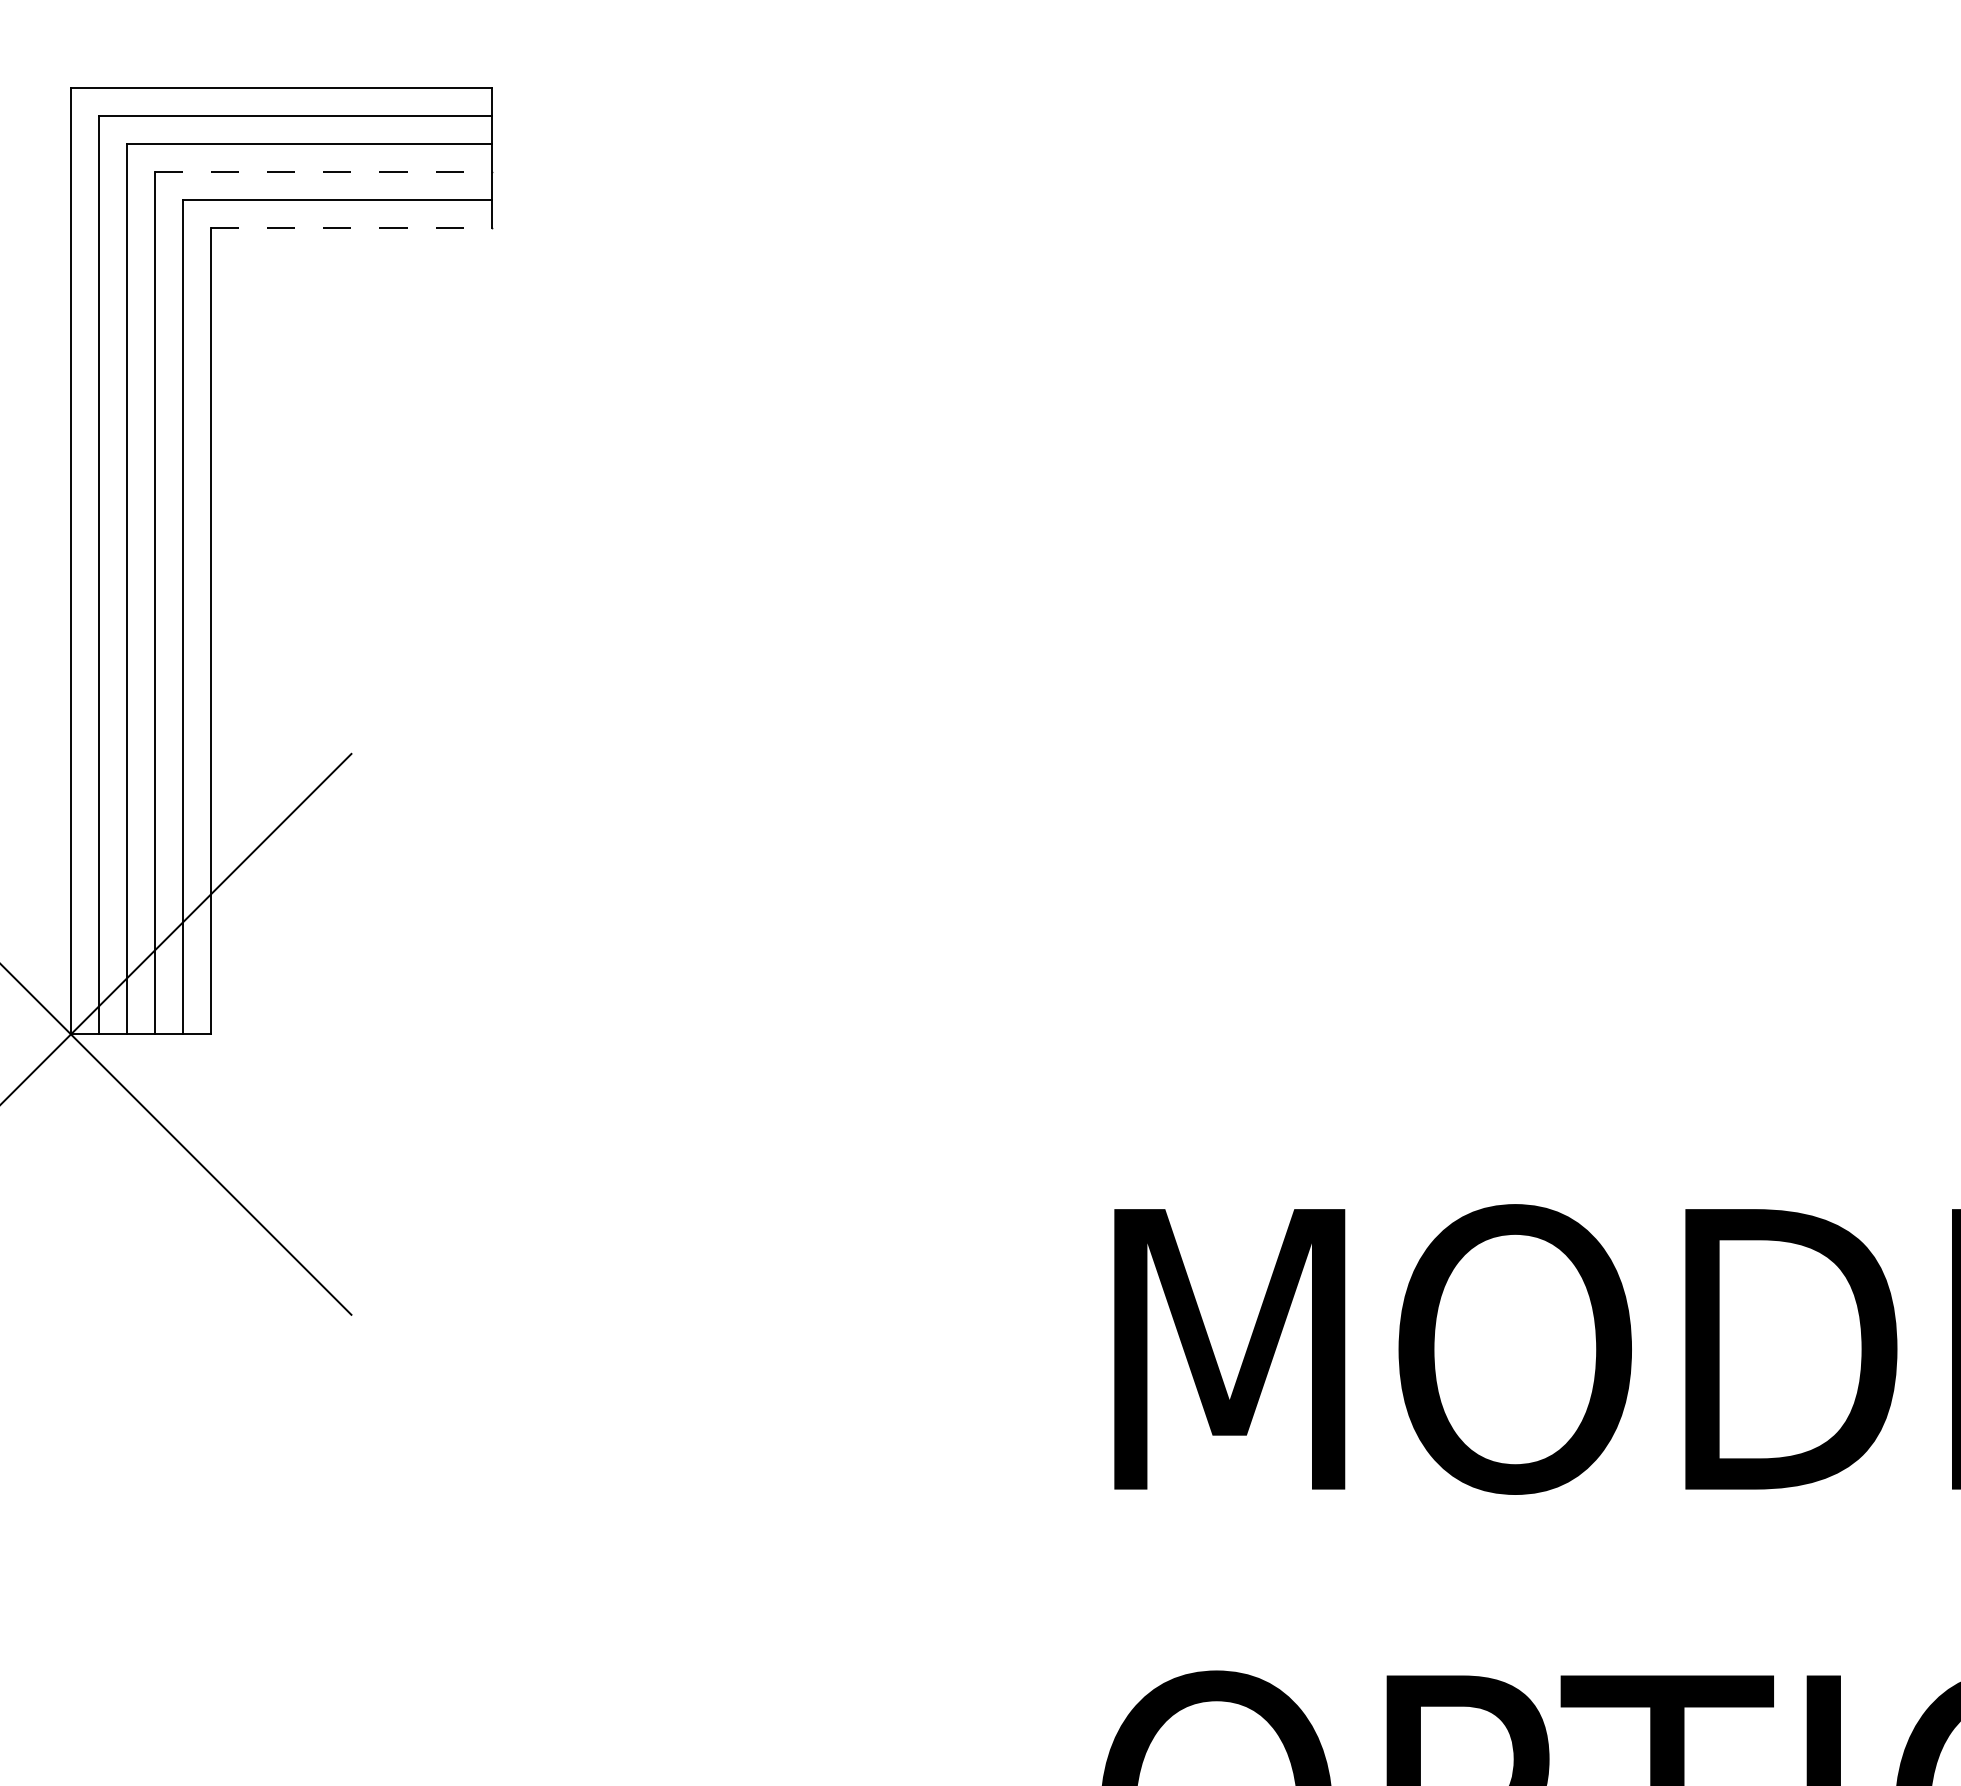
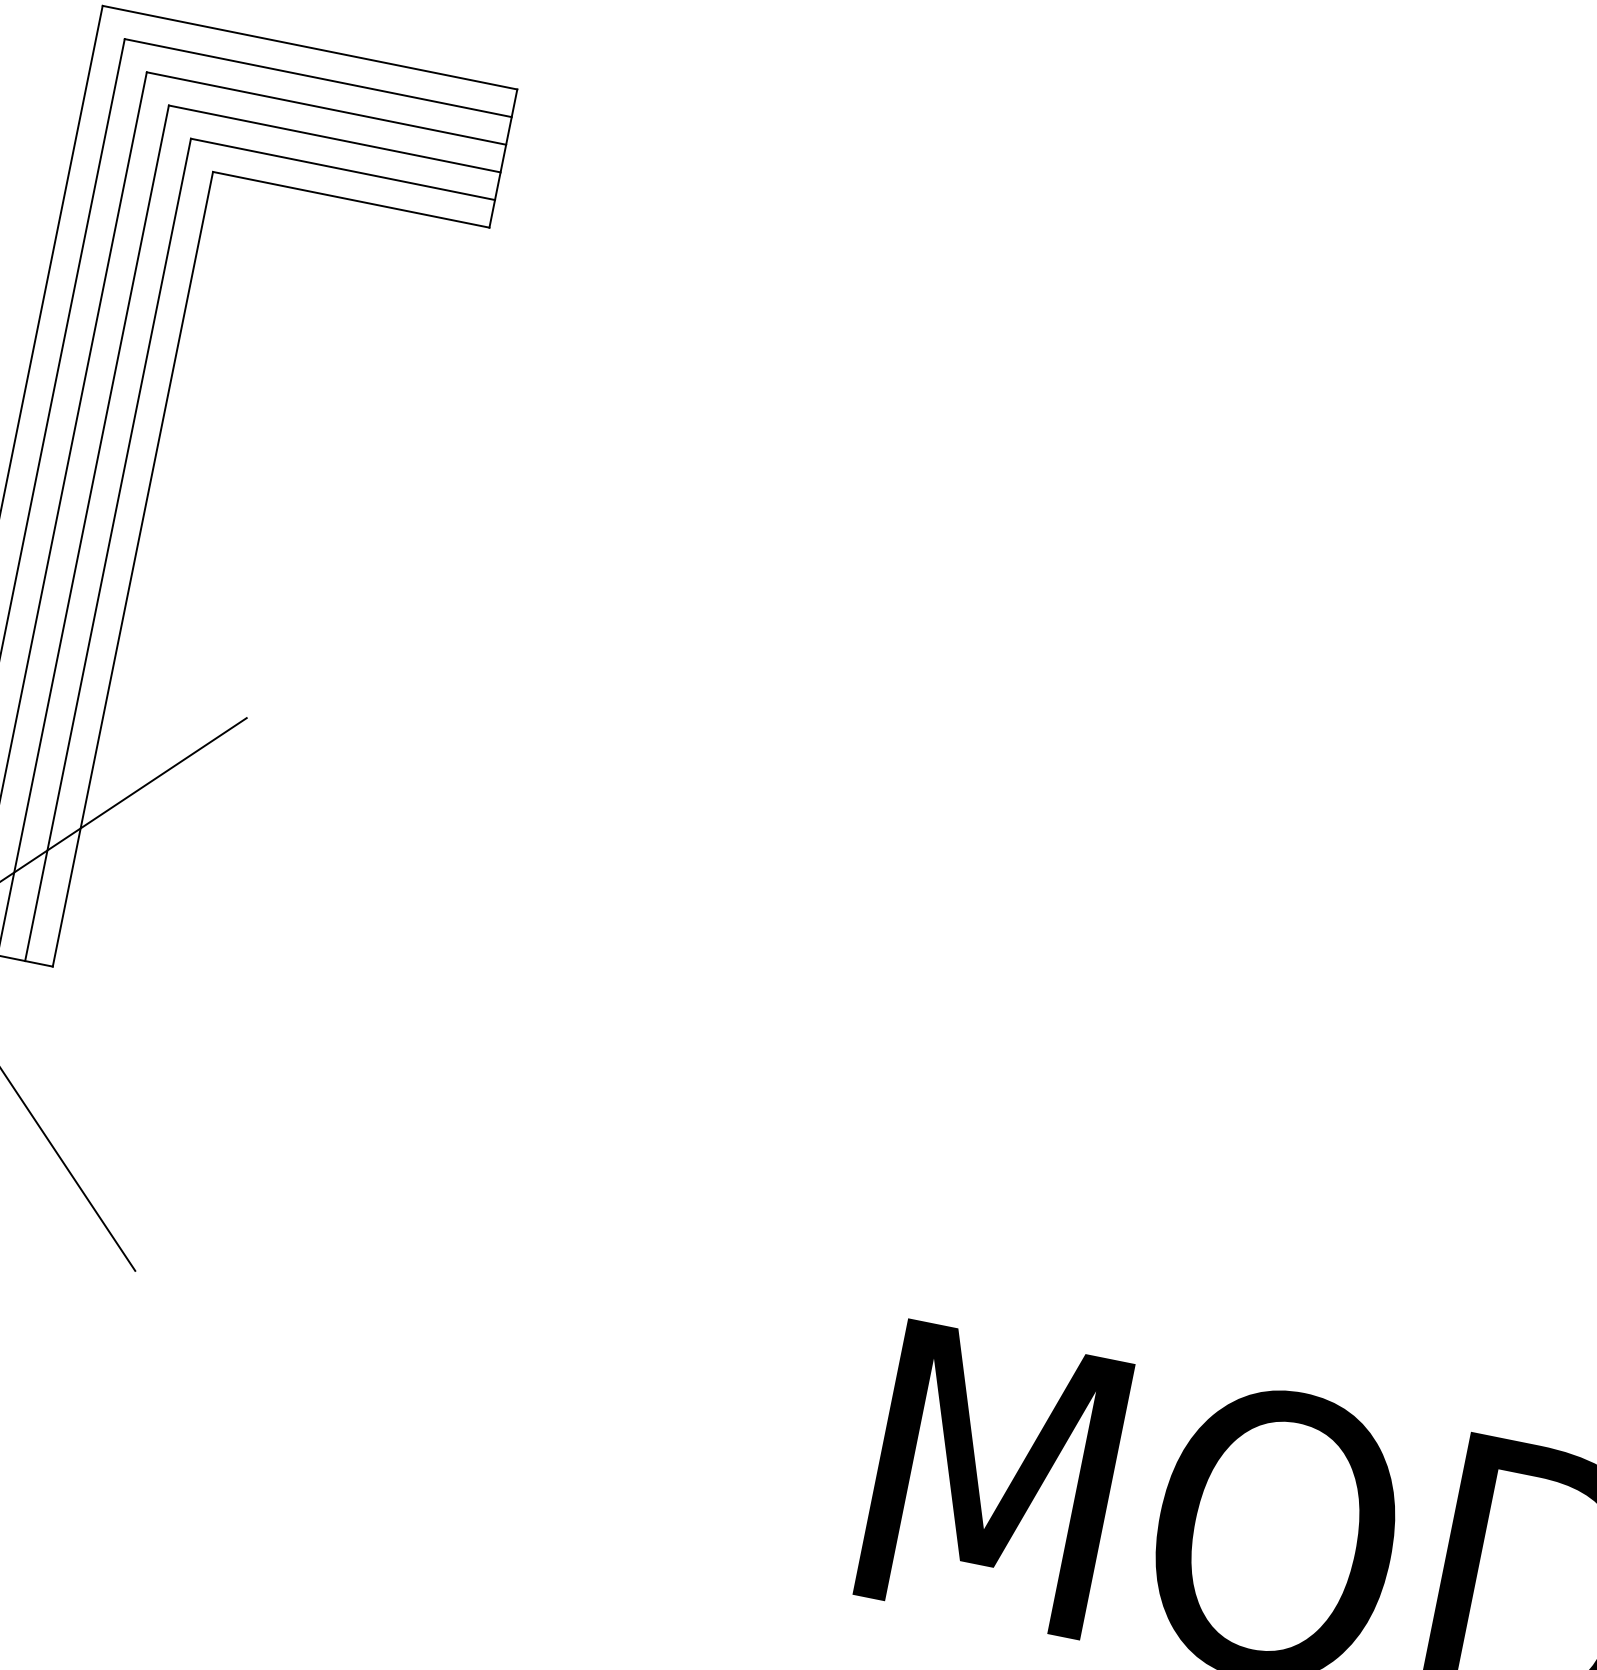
line: (323, 172) -> (334, 139), dashed -> solid
line: (351, 228) -> (351, 200), dashed -> solid

